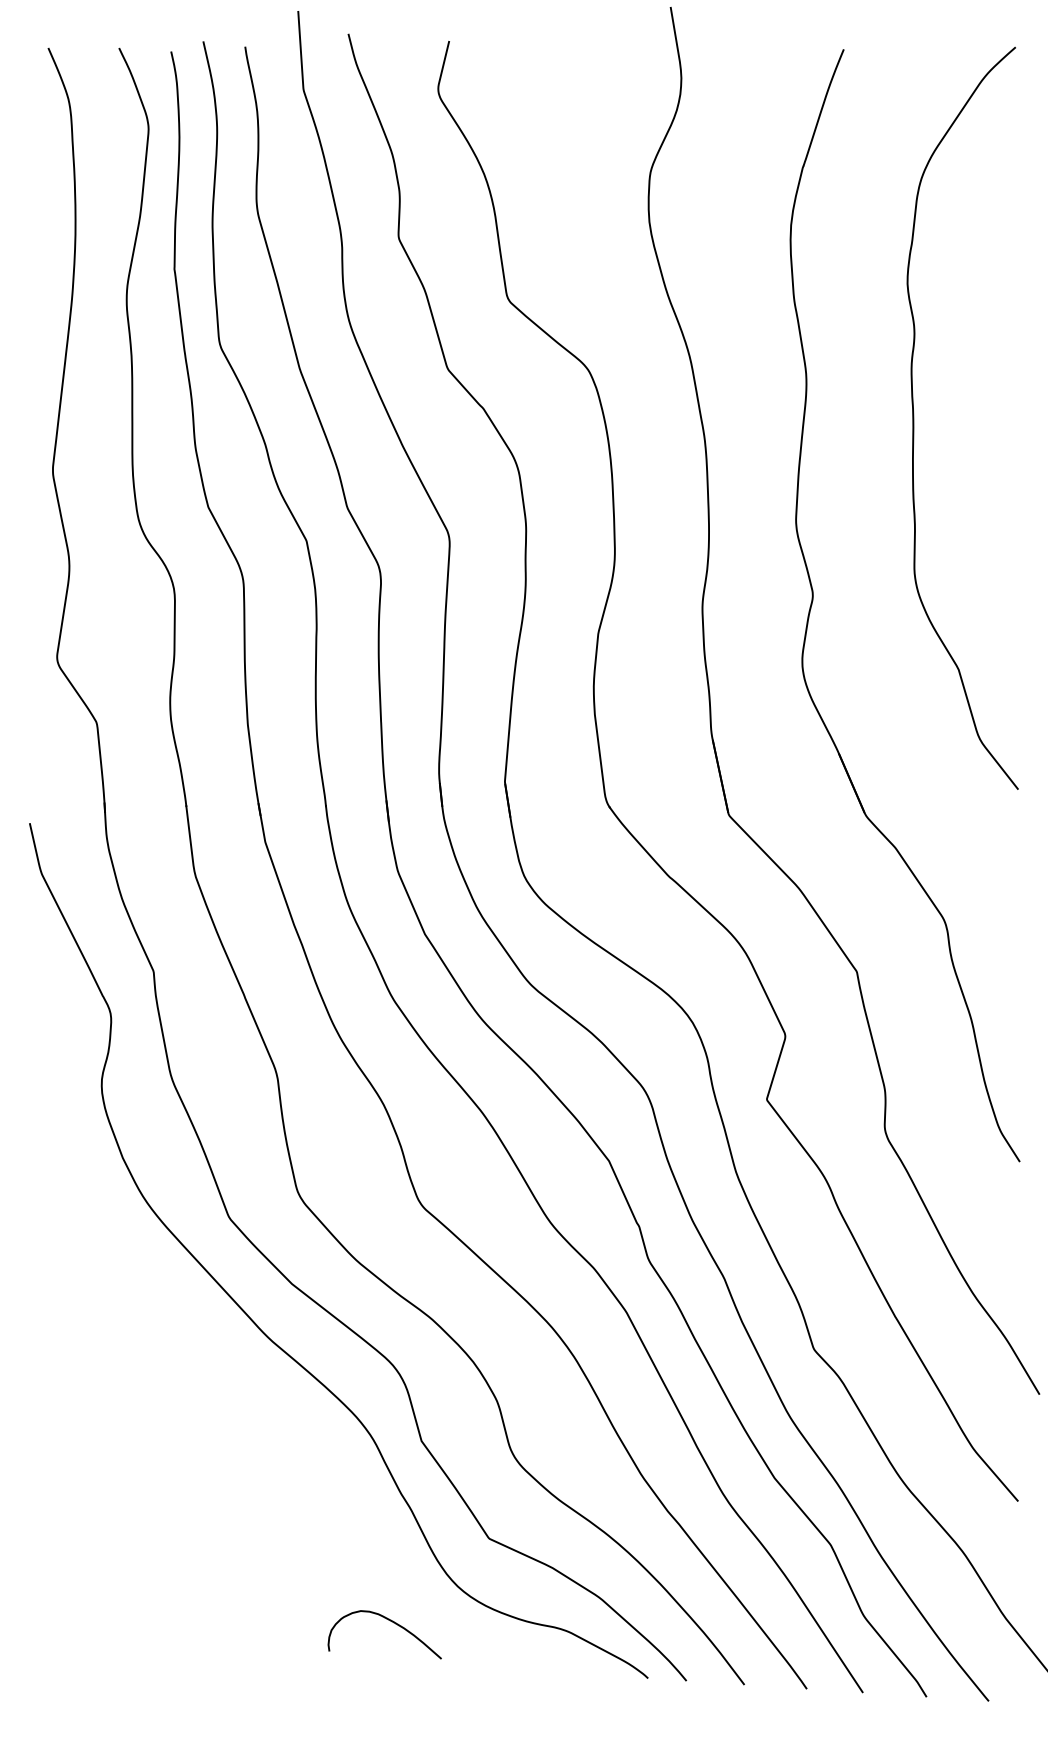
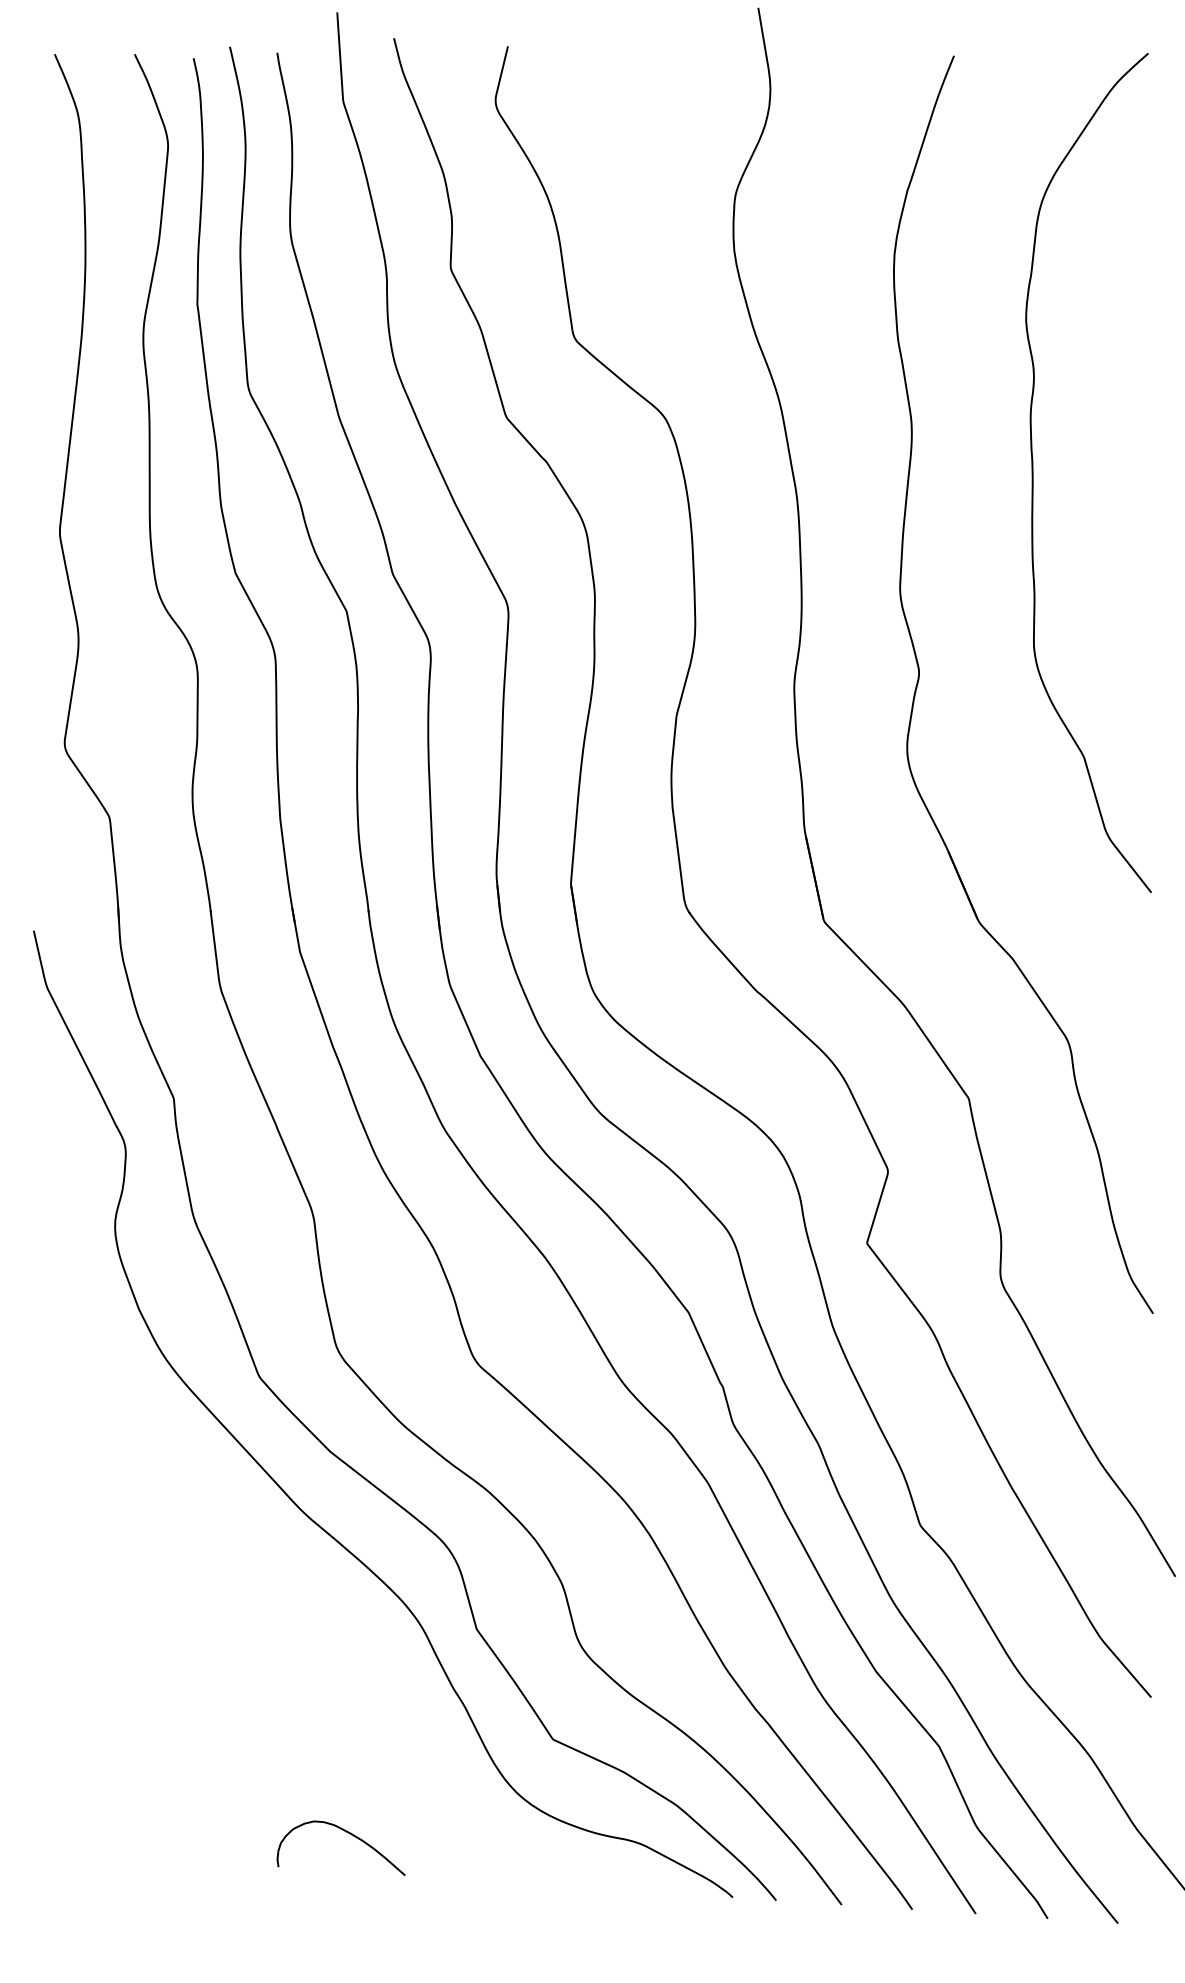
curve: (392, 1622) -> (349, 1834), moved

